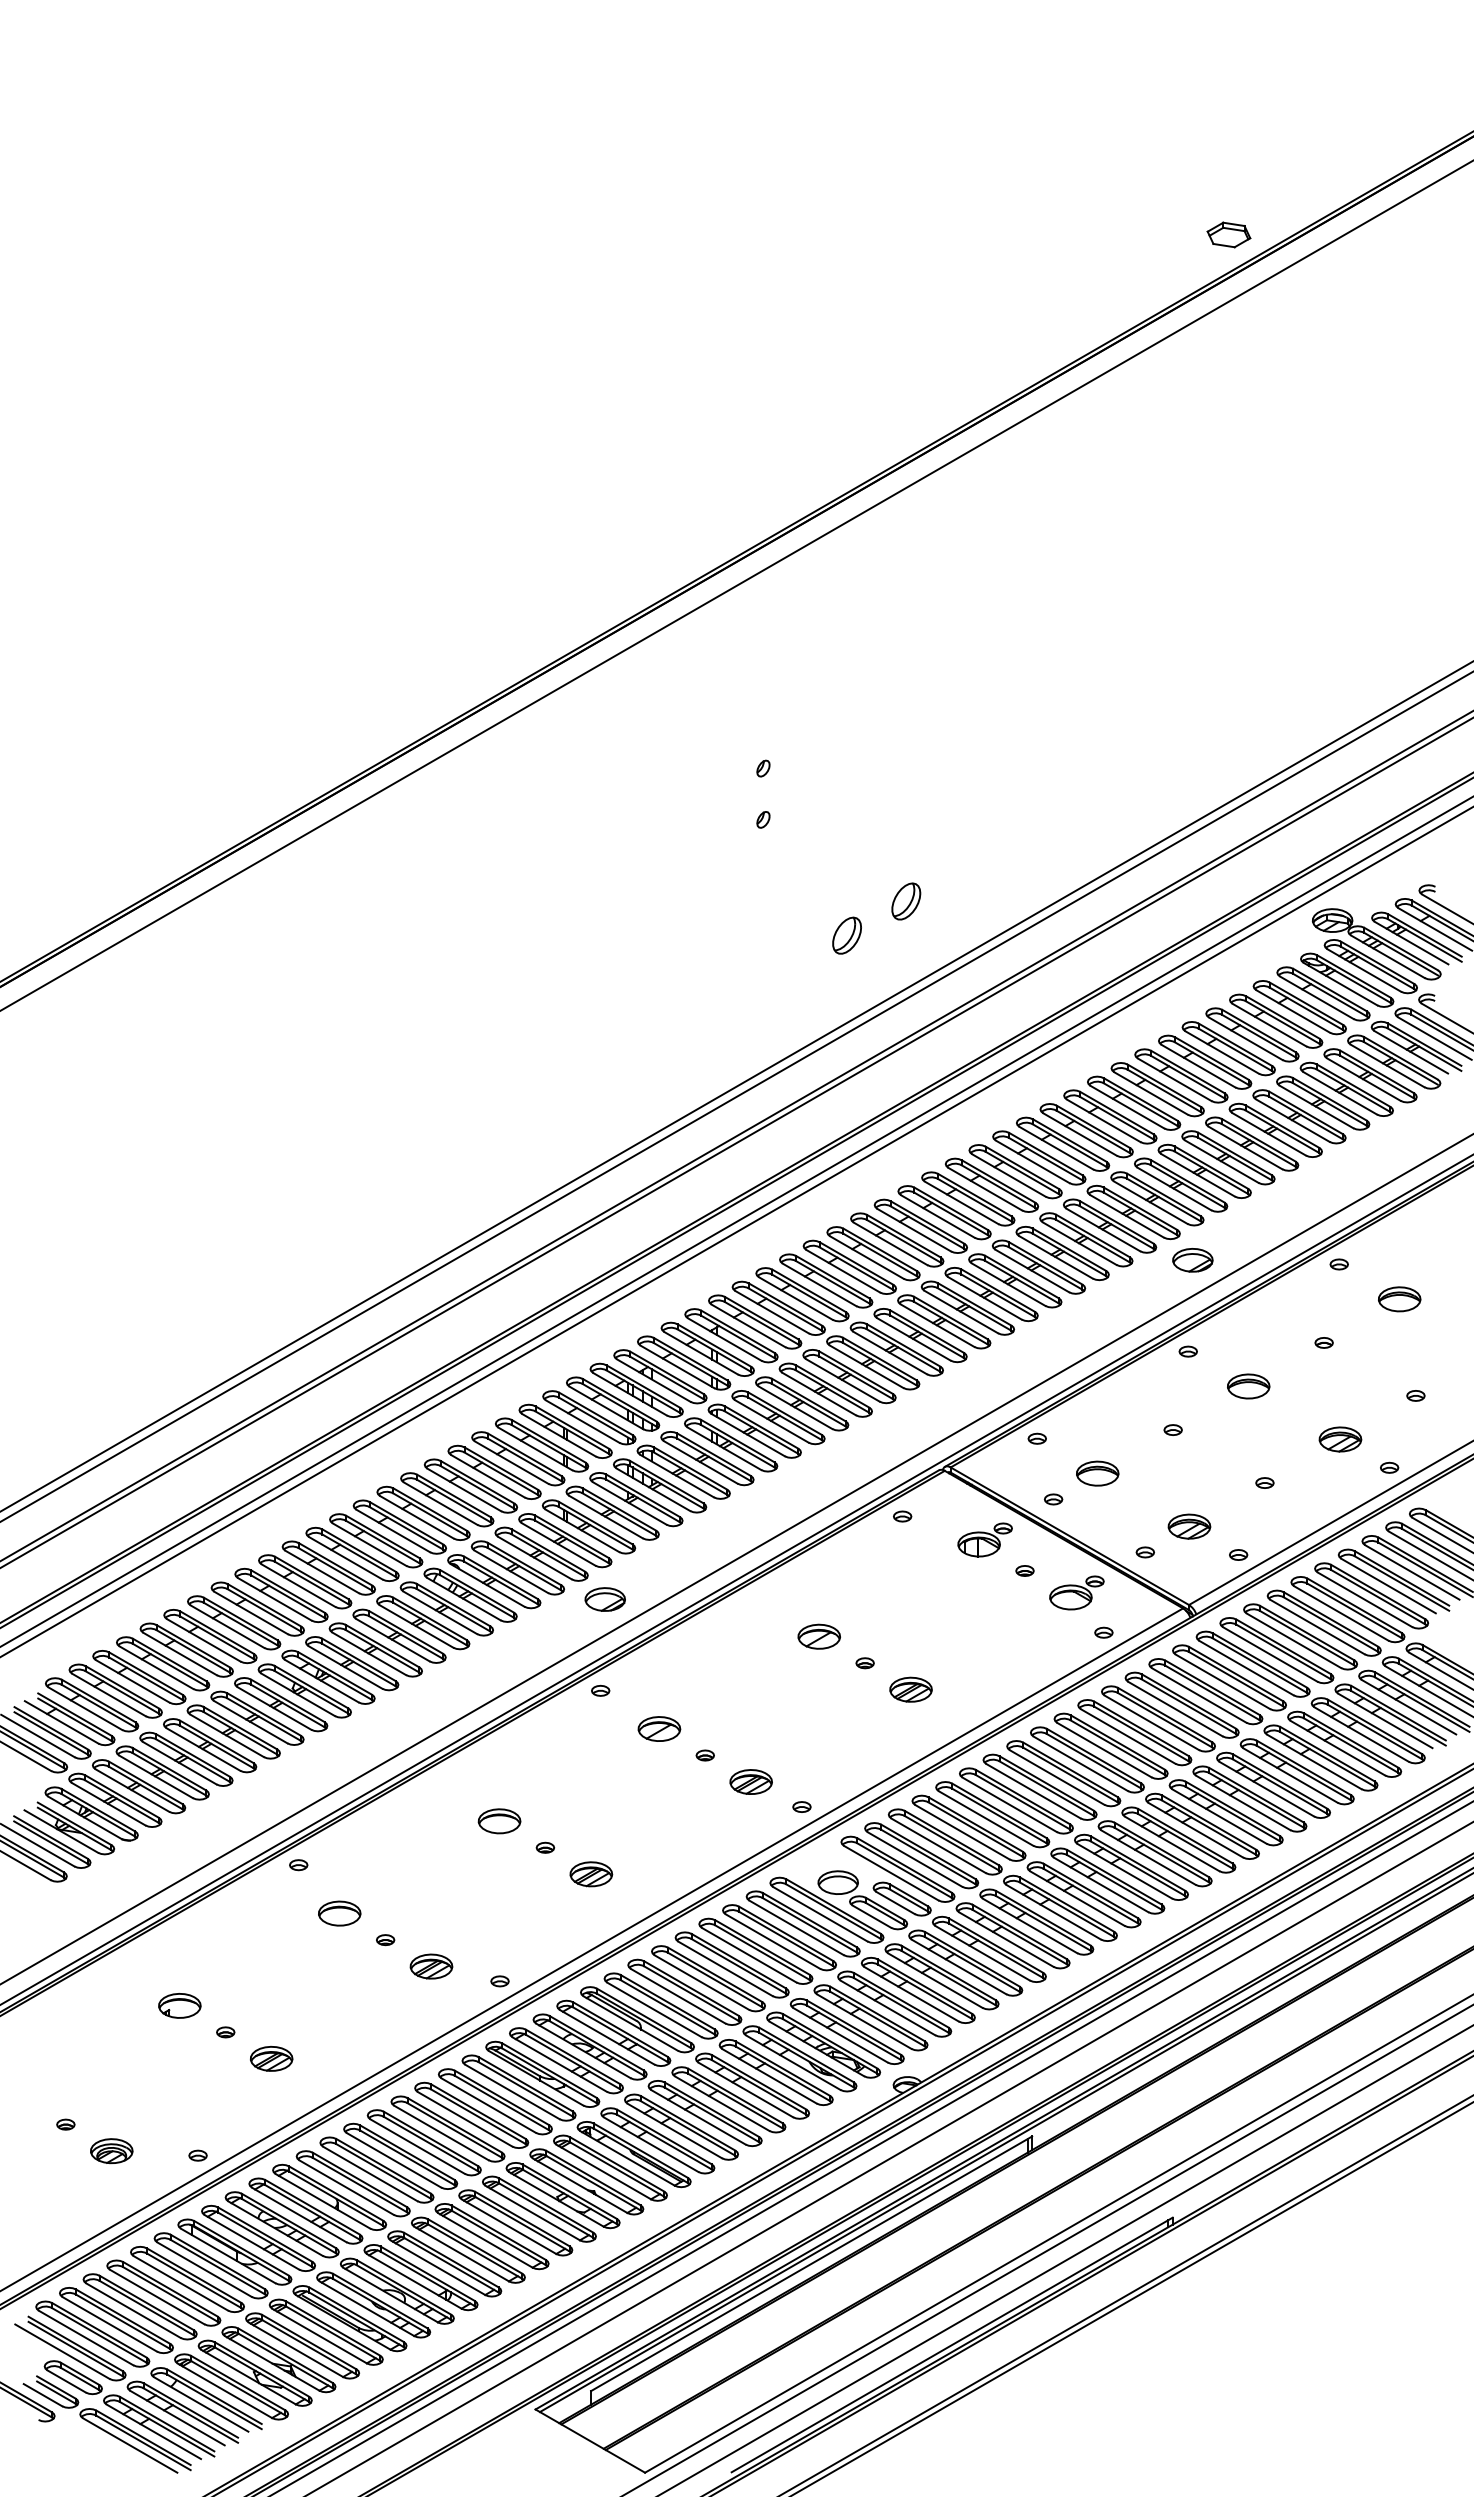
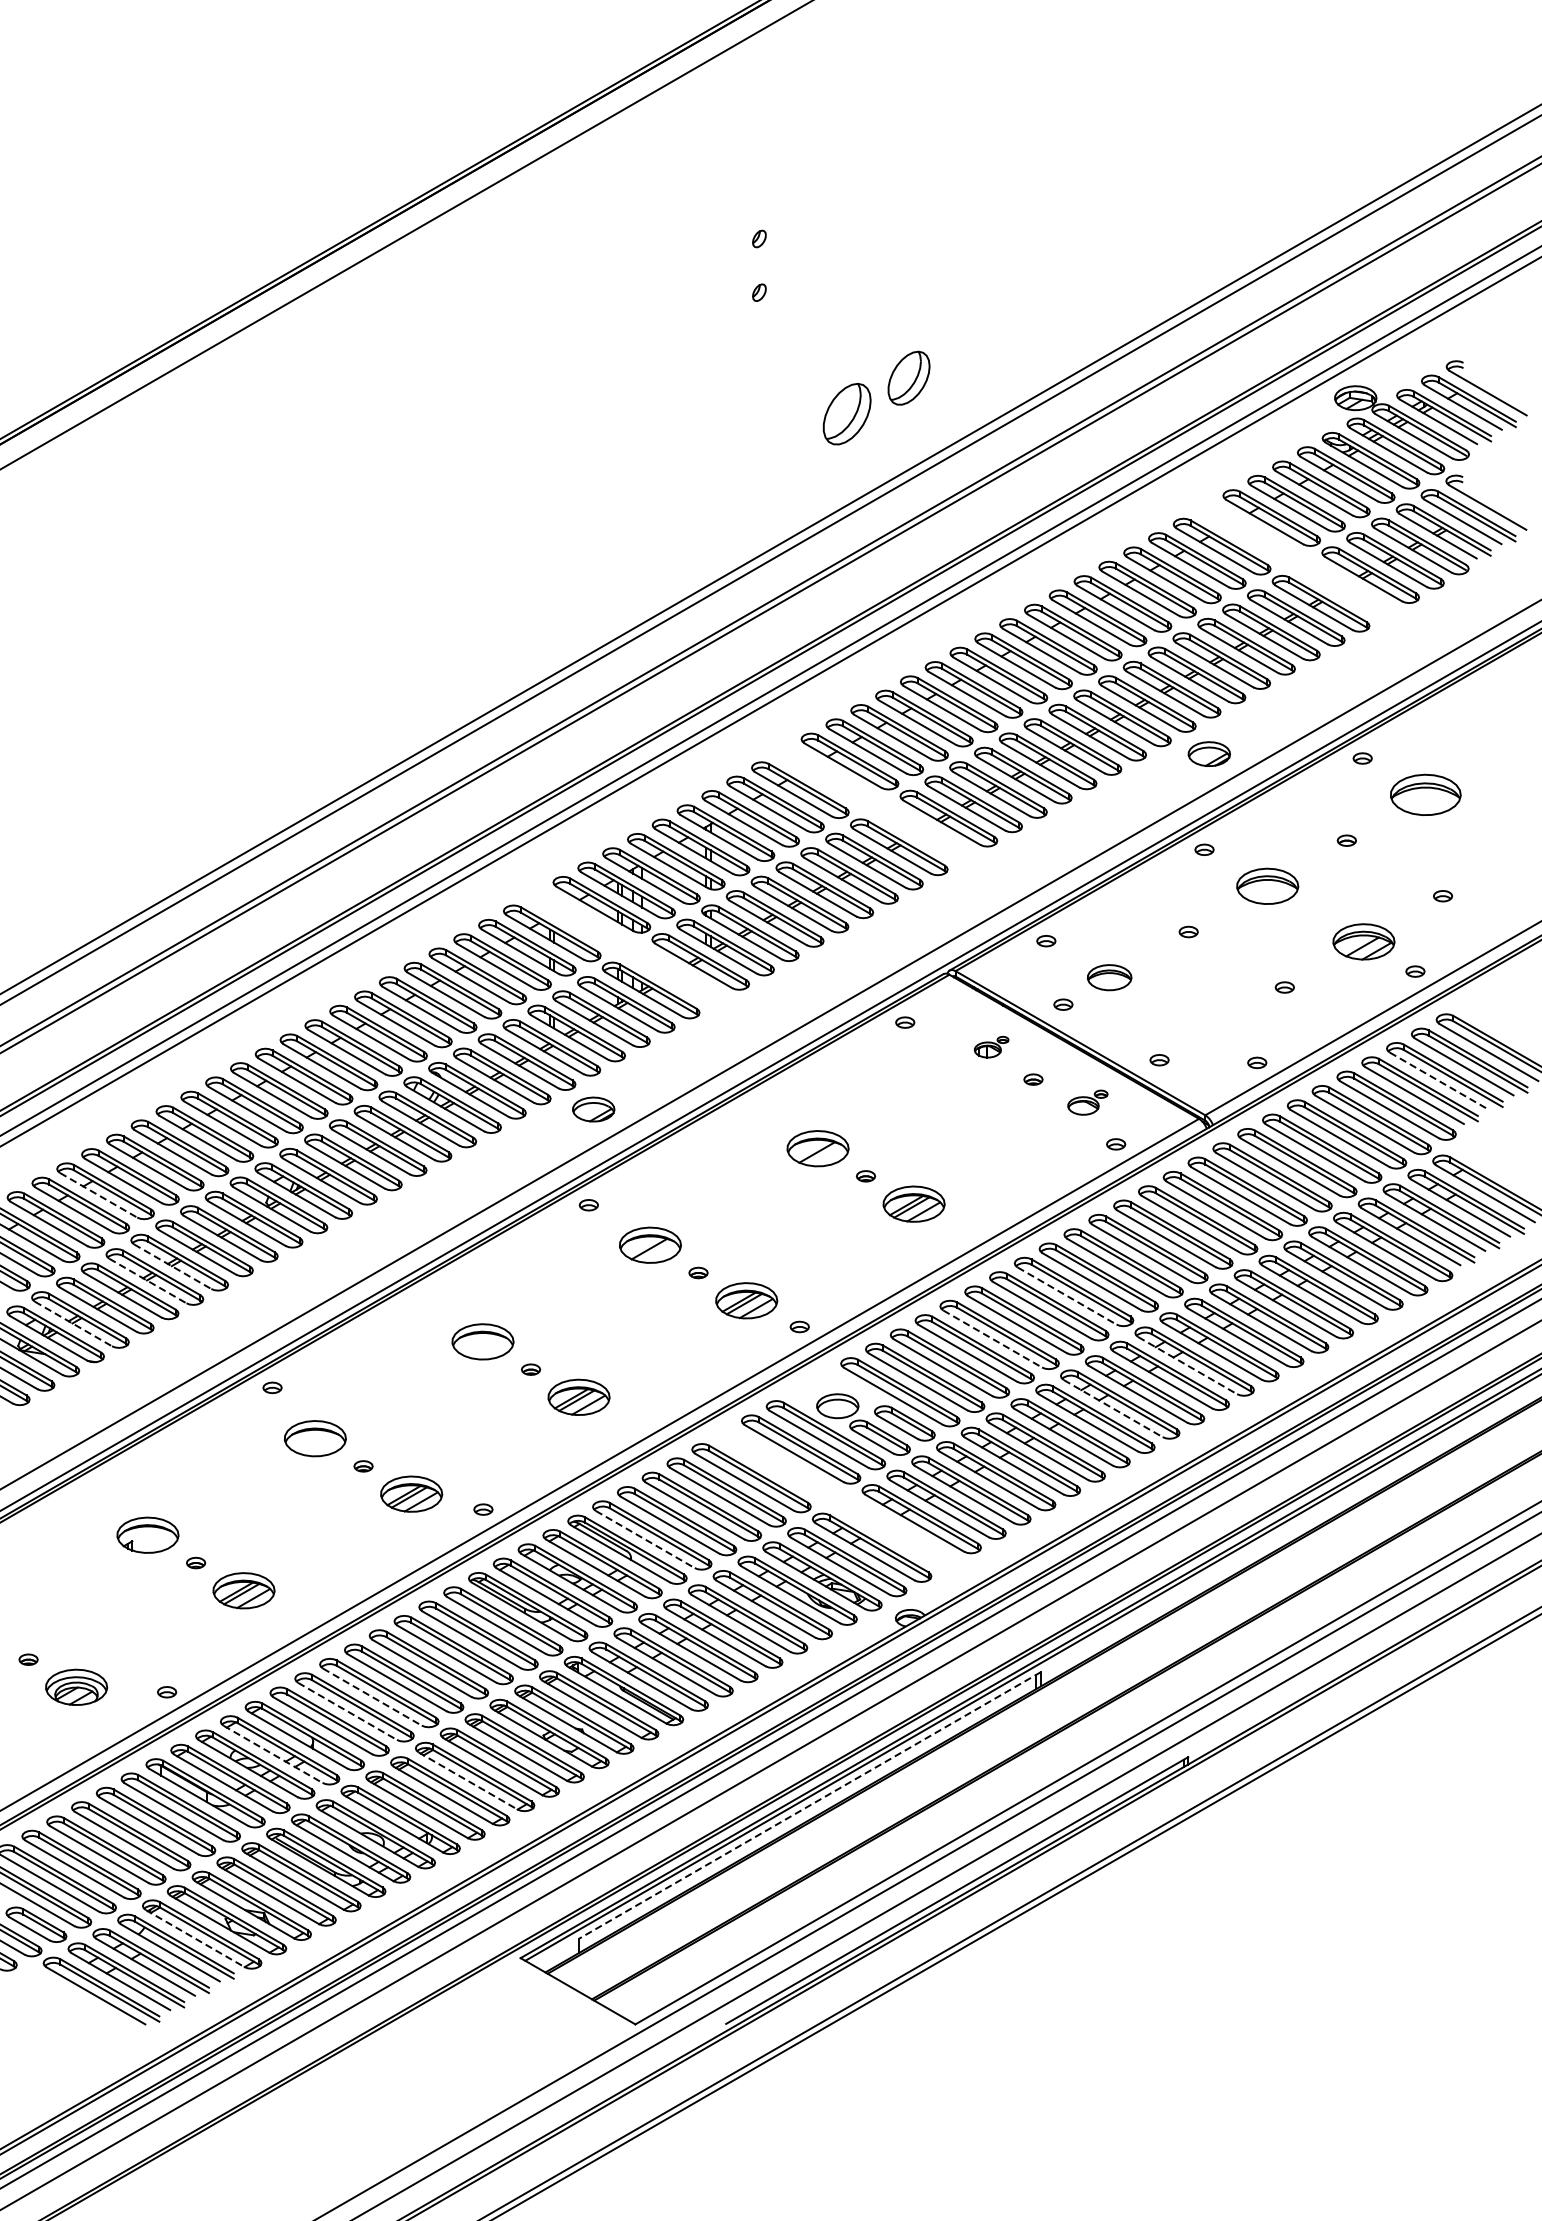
part: (906, 901) -> (909, 378), size x1.4
part: (846, 935) -> (846, 413), size x1.6
part: (1275, 1075) -> (1295, 560), removed
part: (1399, 1299) -> (1425, 795), size x1.6
part: (873, 1308) -> (874, 804), removed
part: (1248, 1386) -> (1267, 886), size x1.4
part: (1340, 1439) -> (1364, 941), size x1.4
part: (636, 1444) -> (626, 947), removed
part: (1189, 1526) -> (1205, 1033), removed
part: (984, 1539) -> (991, 1046), size x0.6
line: (1412, 1572) -> (1439, 1081), solid -> dashed
part: (1076, 1592) -> (1087, 1102), size x0.7
part: (818, 1636) -> (817, 1148), size x1.4
line: (132, 1681) -> (98, 1195), solid -> dashed
part: (910, 1689) -> (913, 1203), size x1.4
part: (659, 1728) -> (650, 1244), size x1.4
line: (203, 1749) -> (172, 1266), solid -> dashed
line: (179, 1763) -> (147, 1281), solid -> dashed
line: (1057, 1777) -> (1067, 1296), solid -> dashed
part: (750, 1781) -> (745, 1300), size x1.4
line: (108, 1804) -> (73, 1324), solid -> dashed
line: (986, 1818) -> (993, 1338), solid -> dashed
part: (499, 1821) -> (482, 1342), size x1.4
line: (1172, 1844) -> (1187, 1366), solid -> dashed
part: (591, 1874) -> (579, 1397), size x1.4
line: (1101, 1885) -> (1113, 1409), solid -> dashed
part: (339, 1913) -> (315, 1438), size x1.4
part: (431, 1966) -> (411, 1494), size x1.4
part: (837, 1970) -> (837, 1498), removed
part: (179, 2005) -> (147, 1534), size x1.4
line: (654, 2010) -> (645, 1540), solid -> dashed
part: (271, 2058) -> (244, 1590), size x1.4
part: (111, 2151) -> (76, 1687), size x1.4
line: (394, 2160) -> (372, 1697), solid -> dashed
line: (370, 2174) -> (347, 1711), solid -> dashed
line: (299, 2215) -> (273, 1754), solid -> dashed
line: (485, 2240) -> (468, 1781), solid -> dashed
line: (811, 2263) -> (809, 1805), solid -> dashed
line: (225, 2391) -> (195, 1939), solid -> dashed

